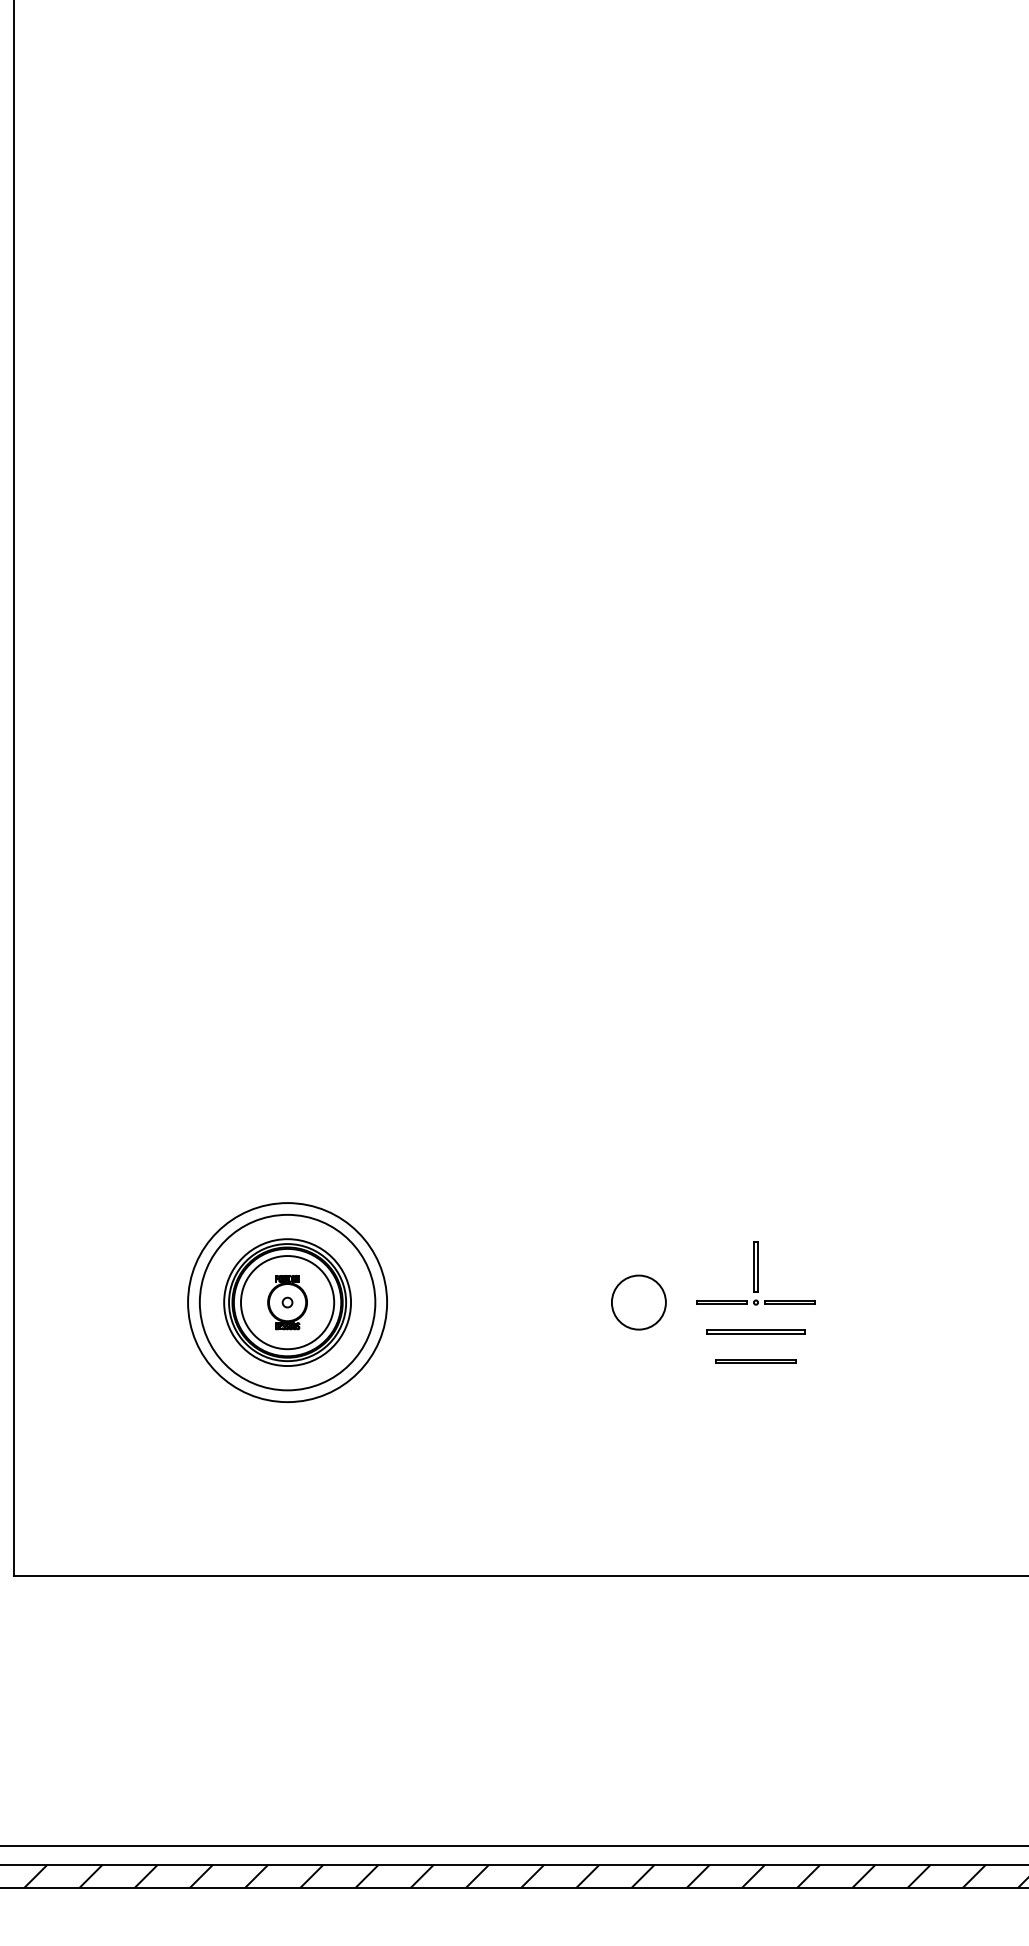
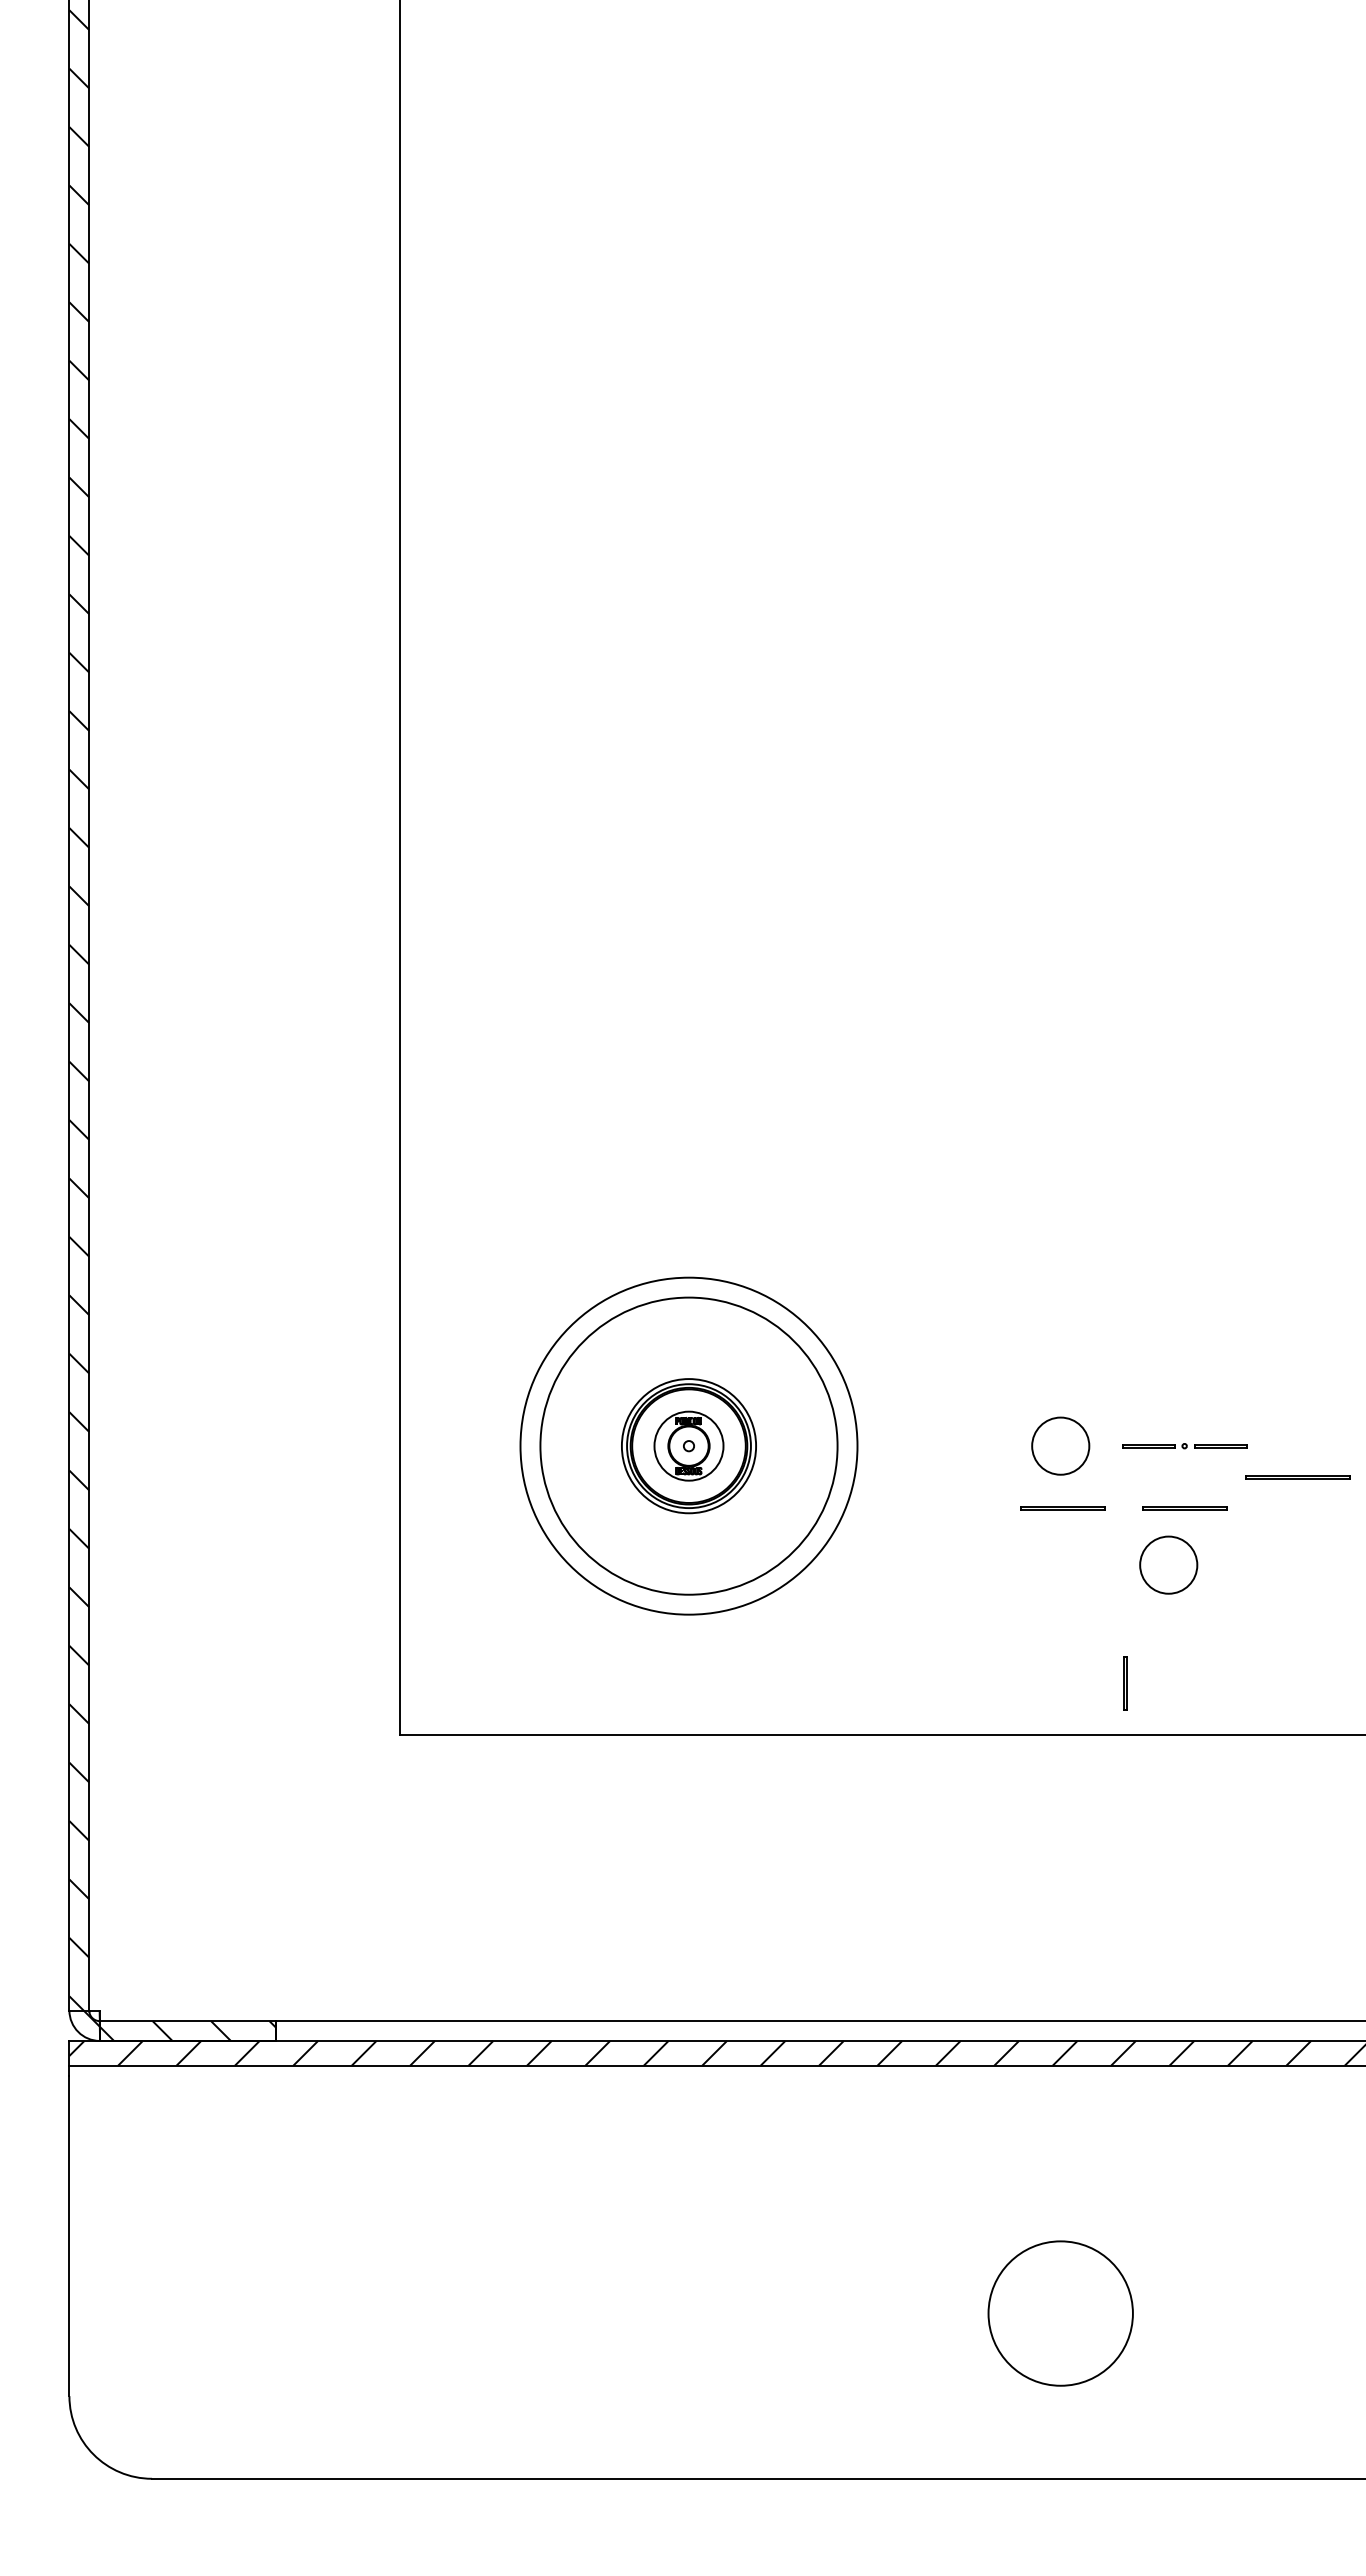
line: (754, 1267) -> (1124, 1683), moved
circle: (287, 1301) -> (688, 1445), size x0.7
circle: (287, 1301) -> (688, 1445), size x1.6
circle: (287, 1302) -> (688, 1446), size x1.6
line: (755, 1331) -> (1297, 1476), moved
line: (640, 1360) -> (1062, 1507), added
circle: (740, 1414) -> (1168, 1564), added

